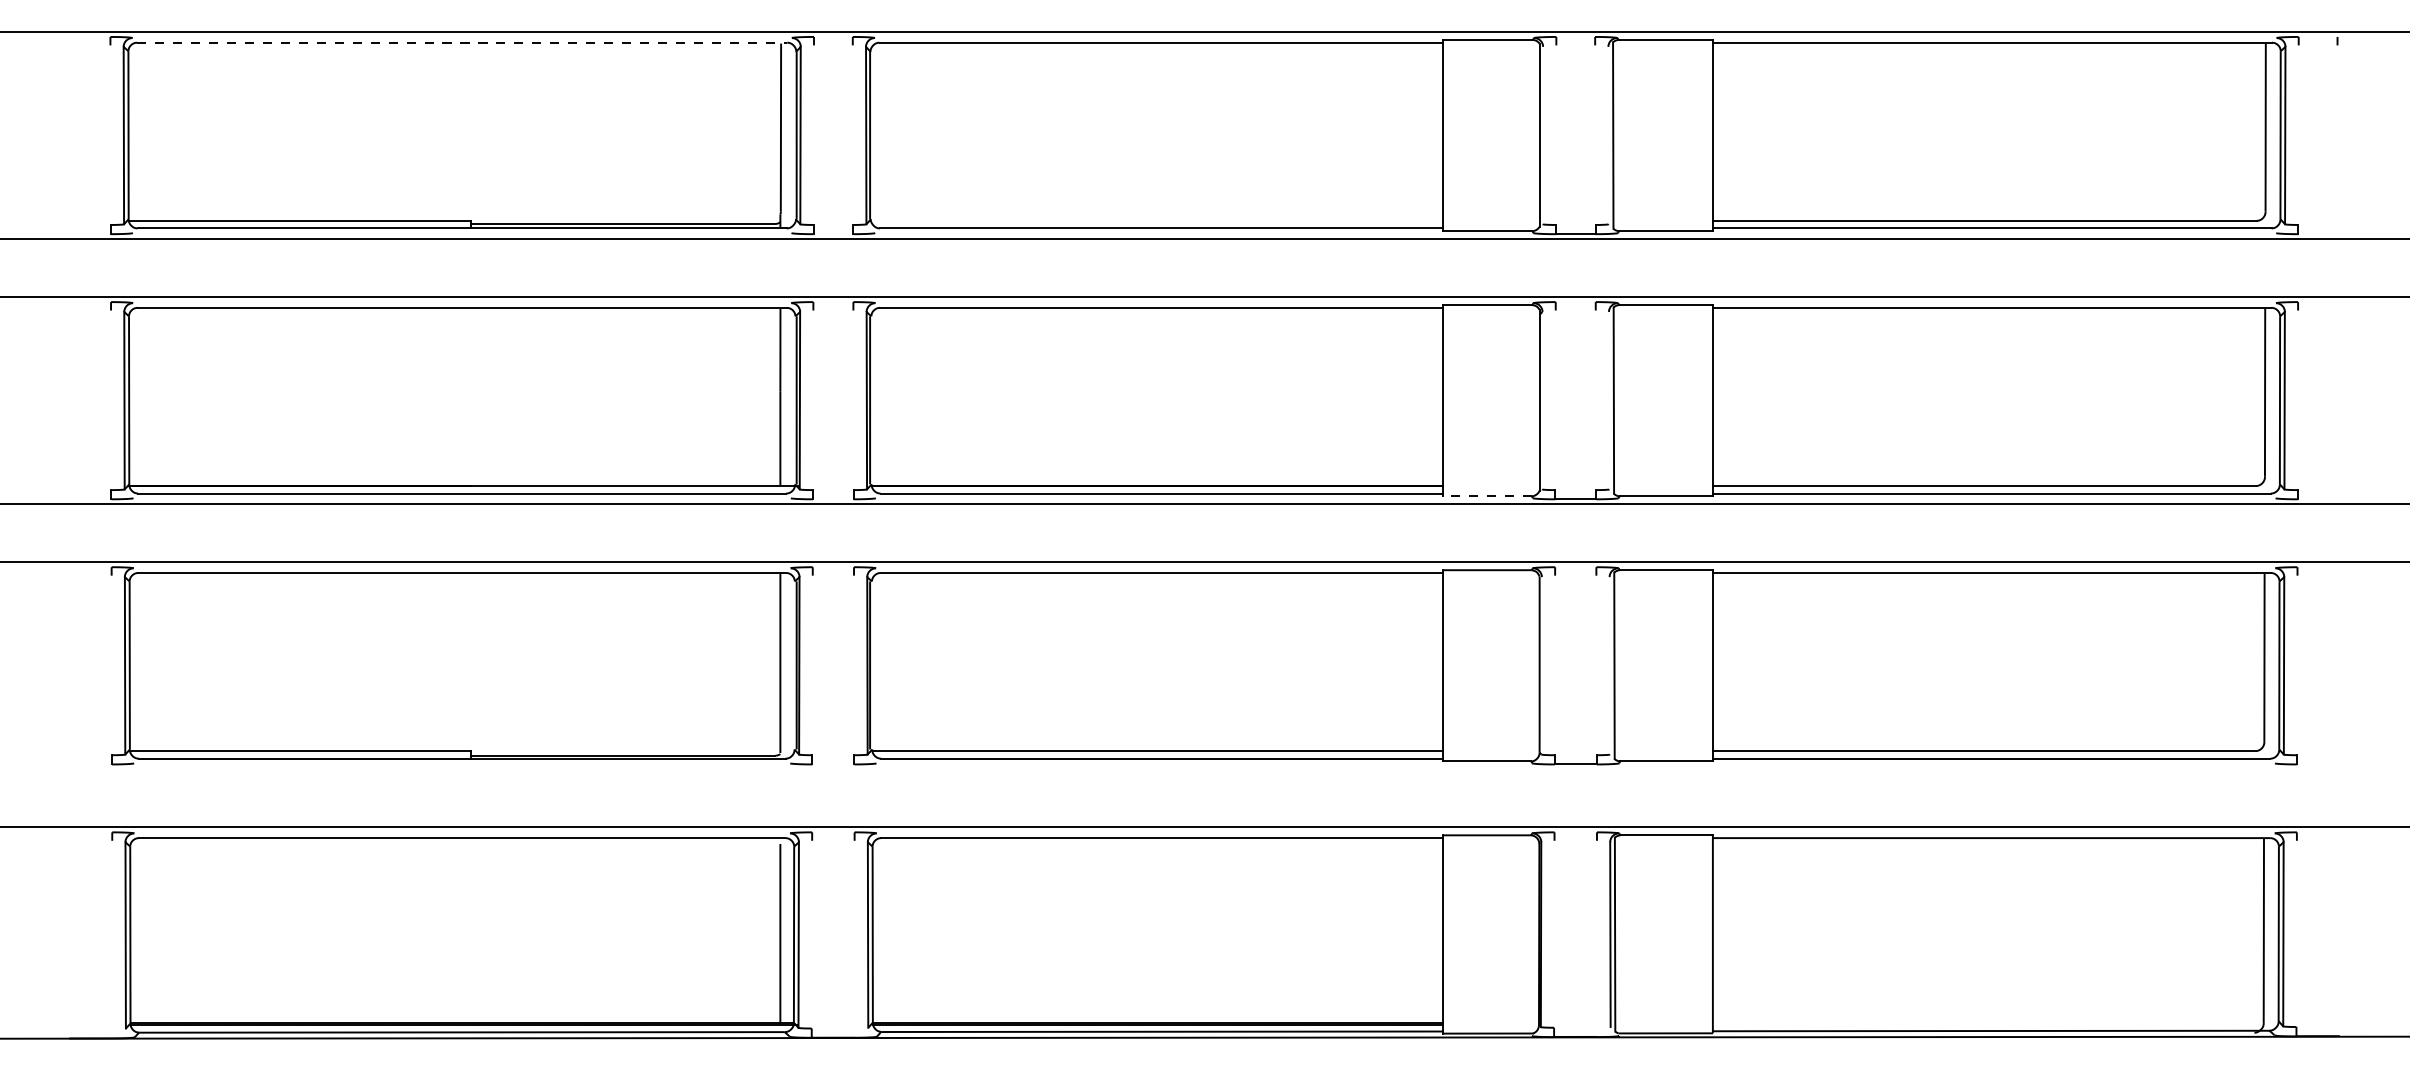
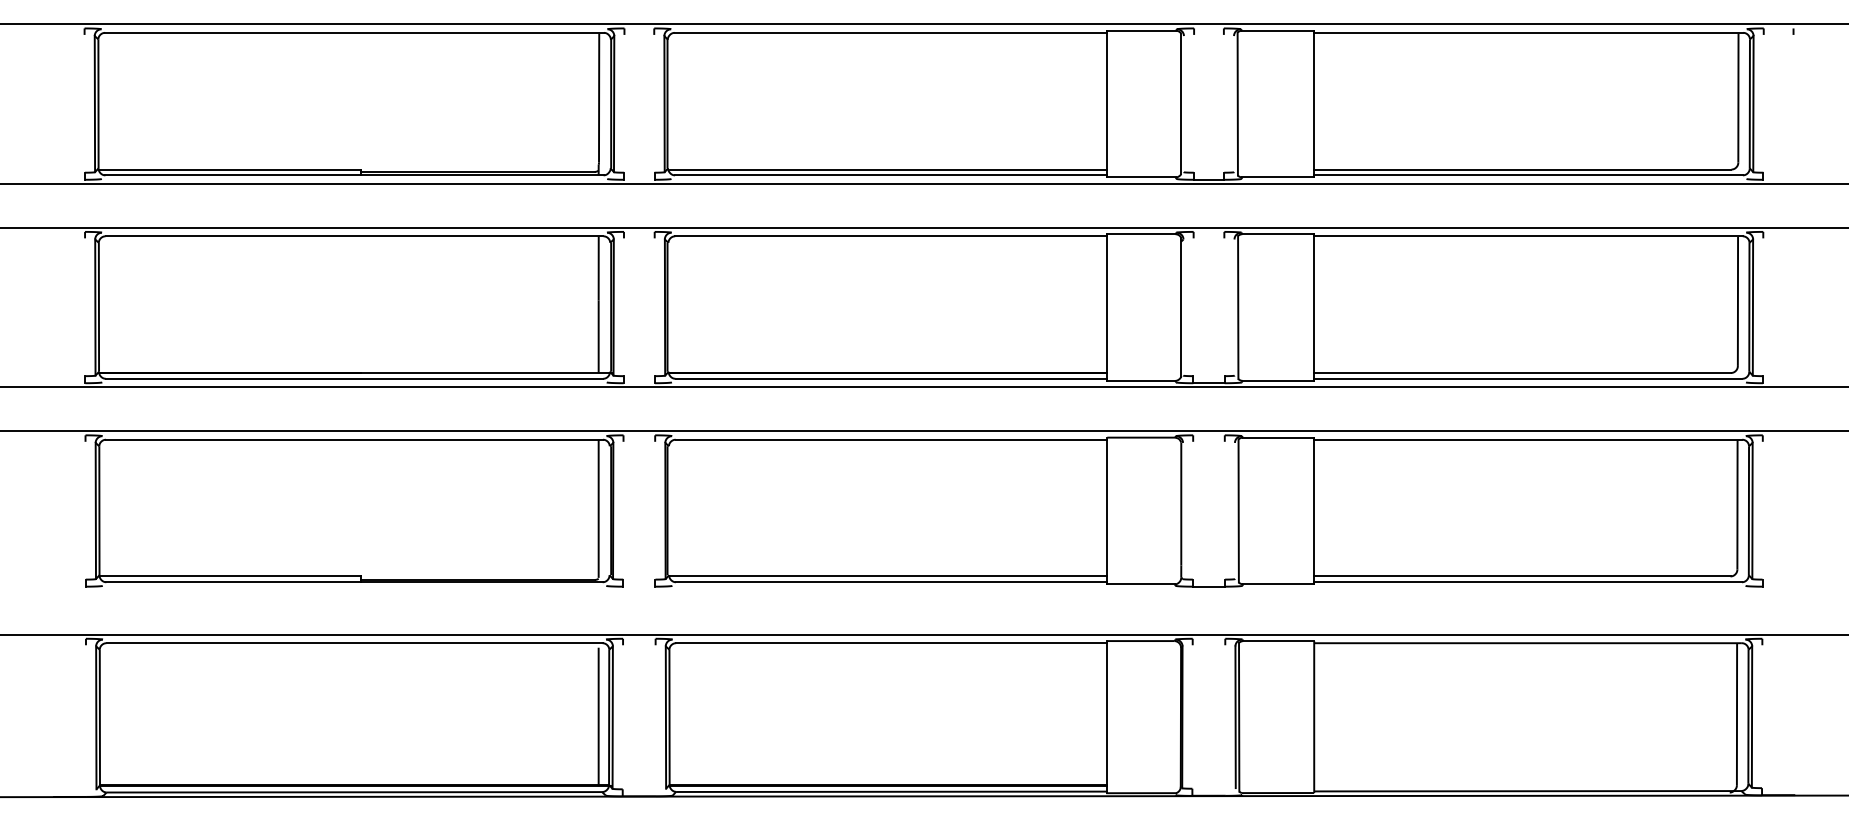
line: (463, 42) -> (355, 32), dashed -> solid
line: (1158, 220) -> (888, 169), added
line: (1487, 495) -> (1141, 380), dashed -> solid

